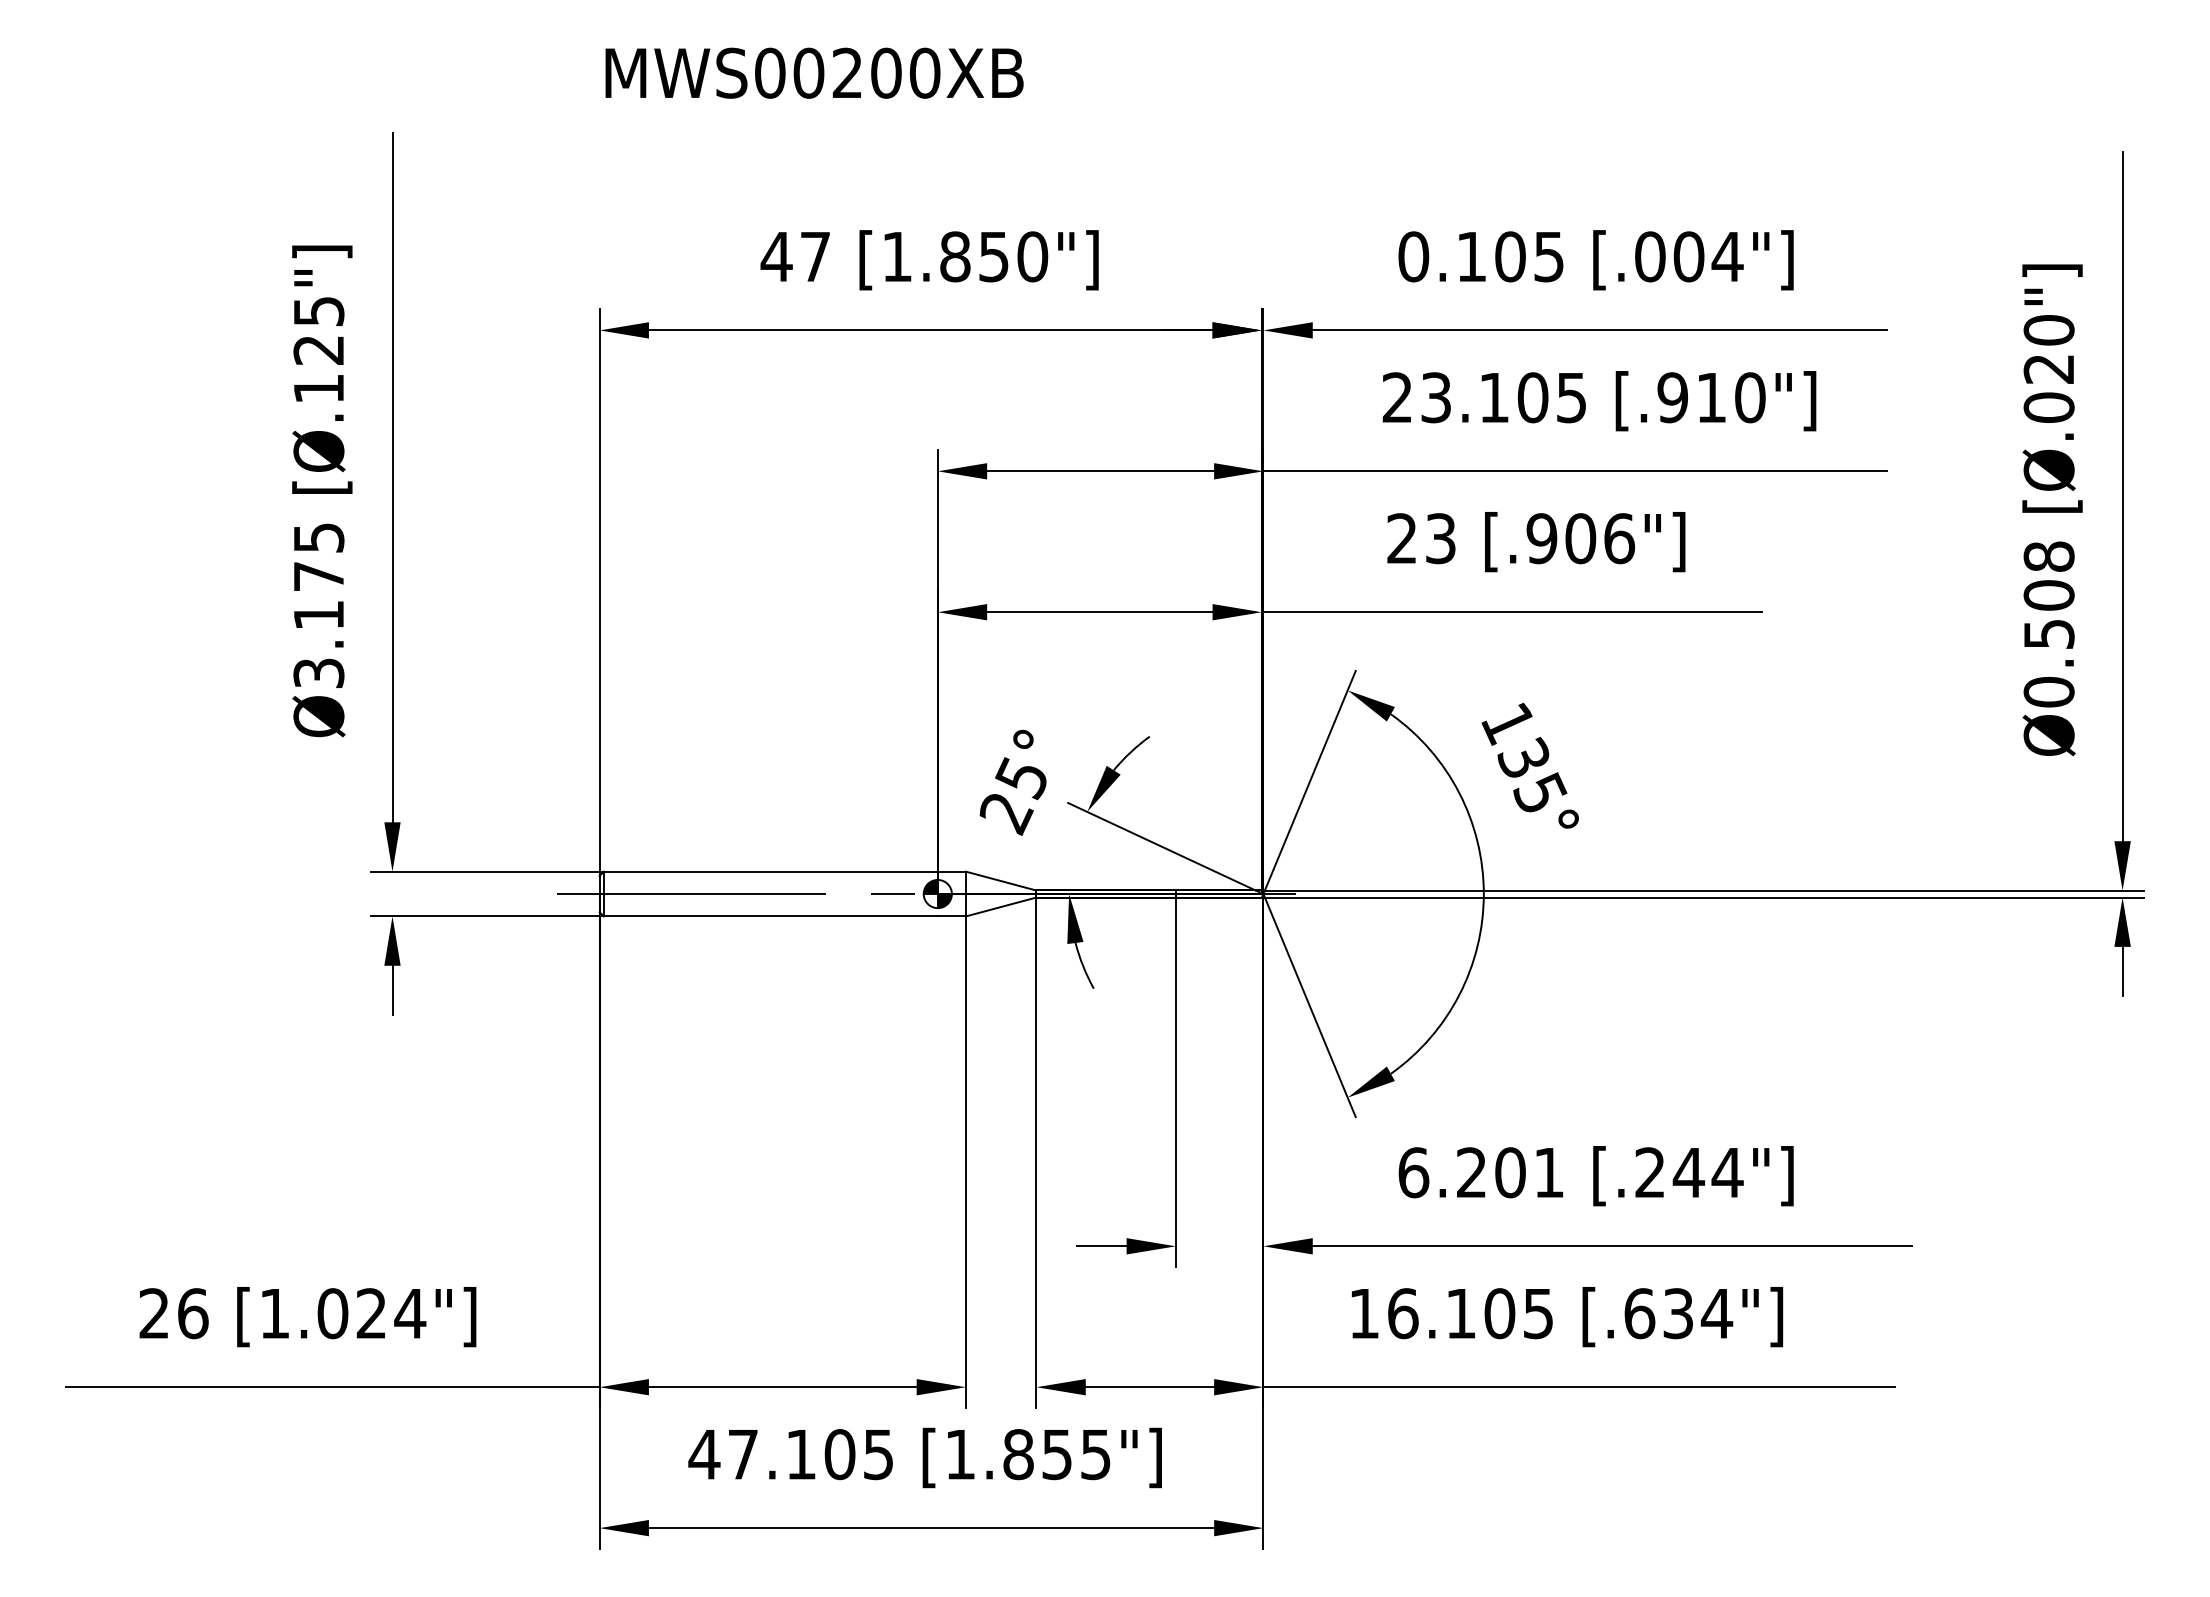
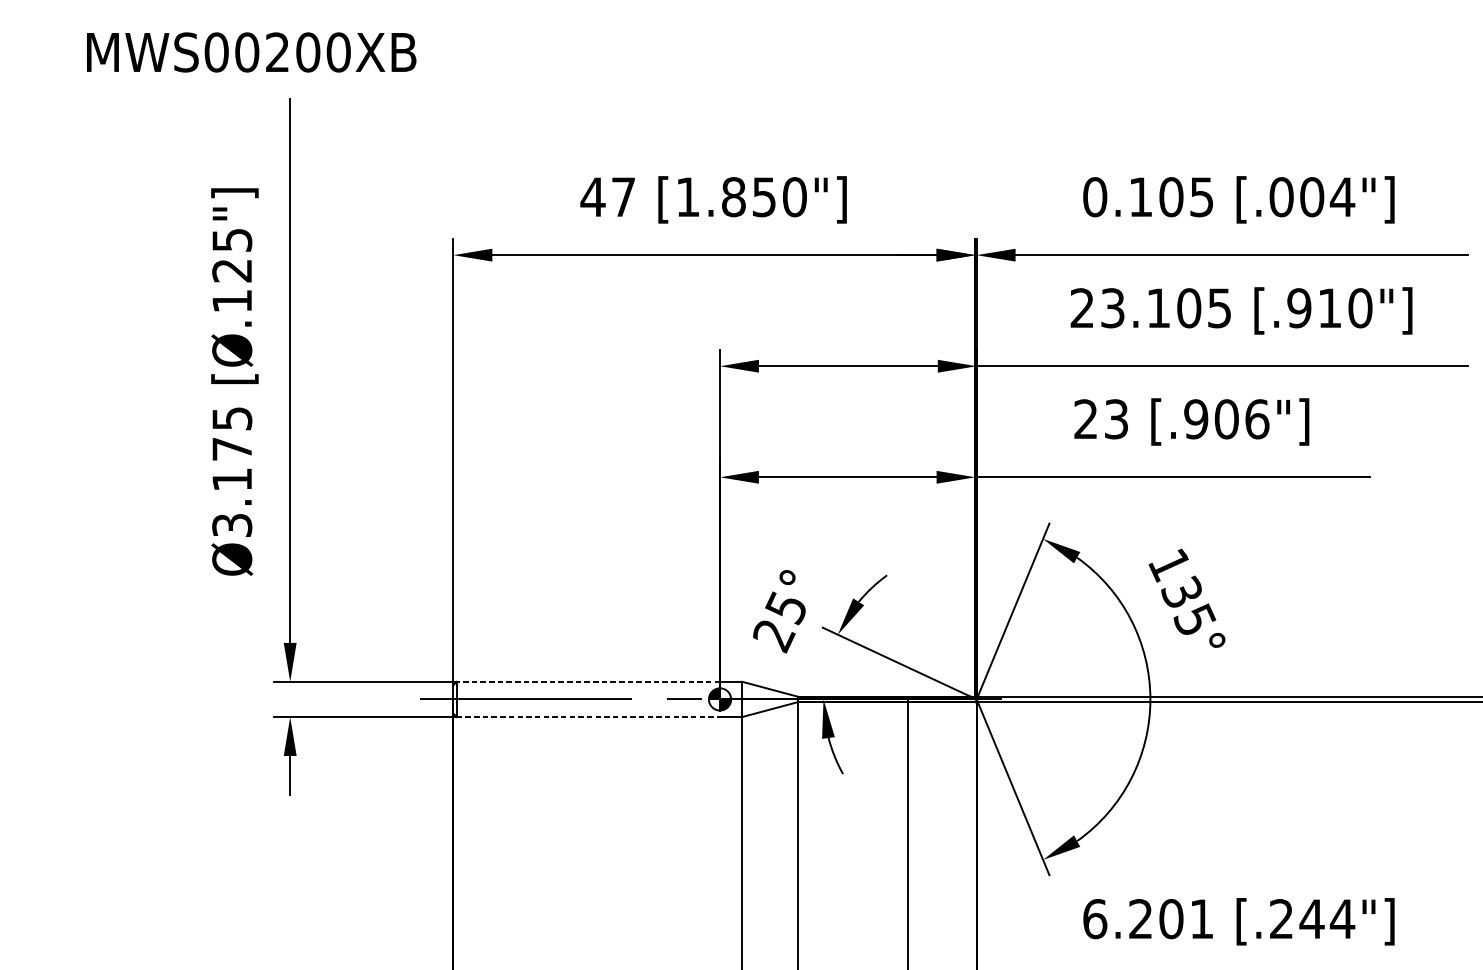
text: (814, 72) -> (251, 51), moved
line: (770, 871) -> (588, 681), solid -> dashed
line: (770, 916) -> (588, 717), solid -> dashed

